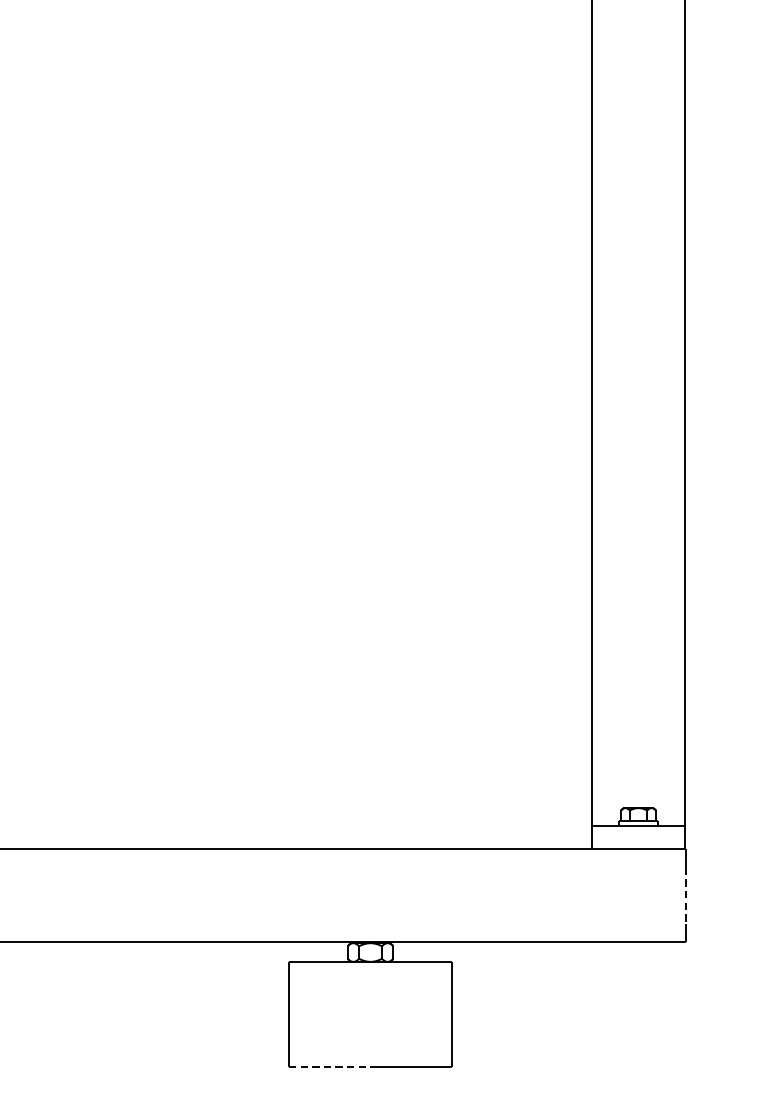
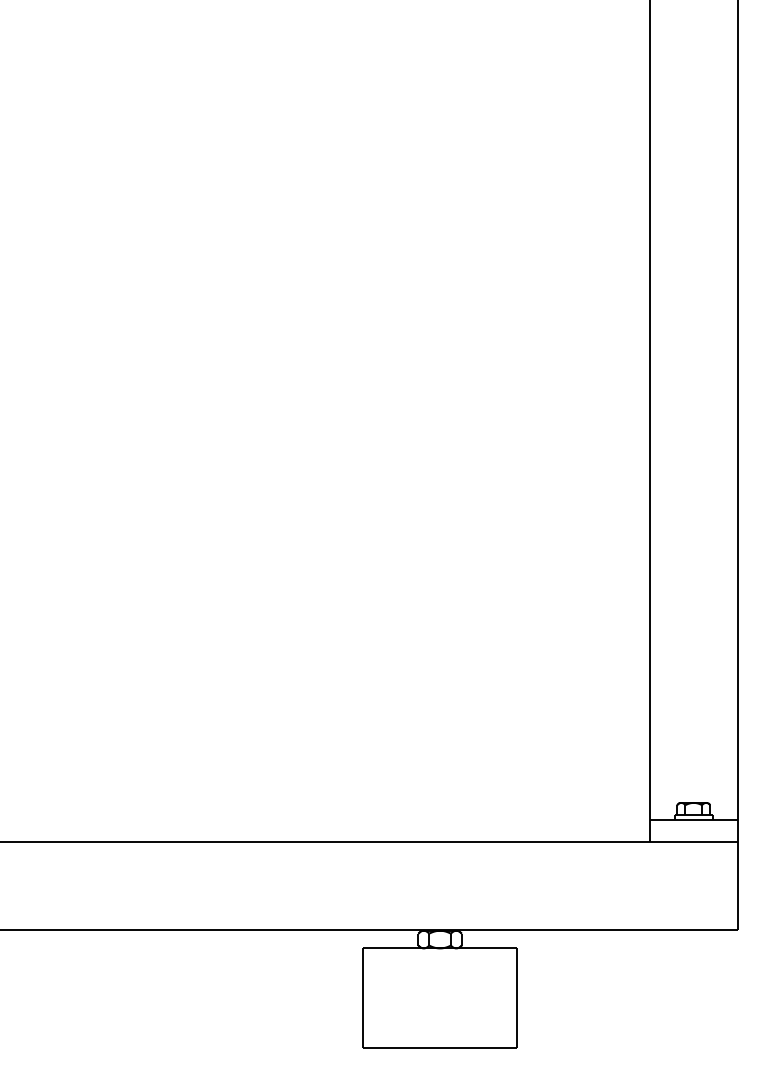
line: (685, 895) -> (738, 885), dashed -> solid
line: (329, 1066) -> (401, 1047), dashed -> solid

